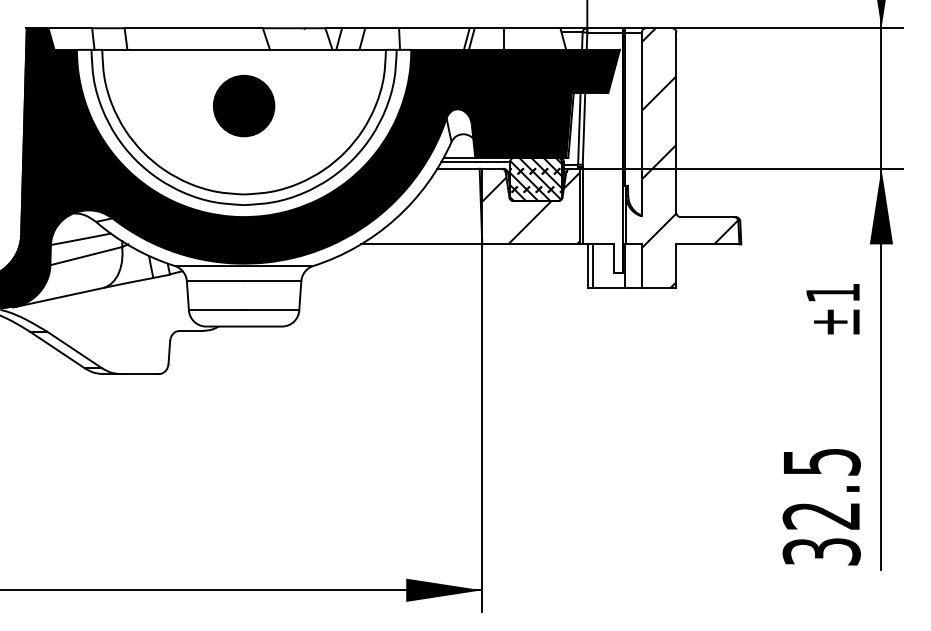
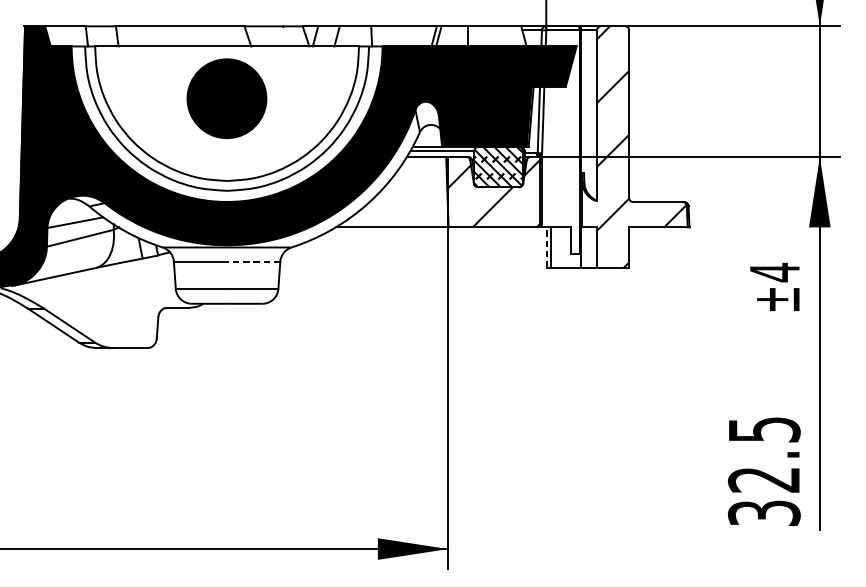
part: (244, 105) -> (227, 98), size x1.4
line: (588, 266) -> (547, 247), solid -> dashed
line: (272, 281) -> (253, 261), solid -> dashed
text: (832, 292) -> (774, 272), ±1 -> ±4

